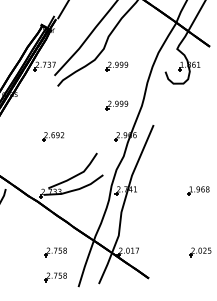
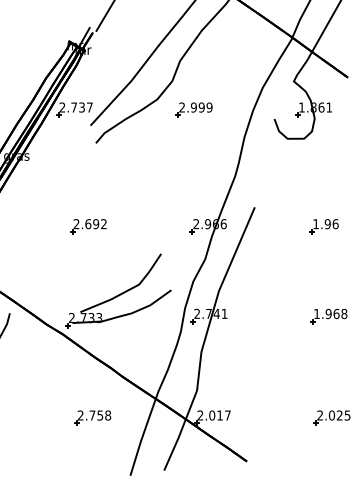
part: (116, 105) -> (193, 174), removed
part: (195, 136) -> (324, 226), added
part: (55, 277) -> (92, 459), removed

